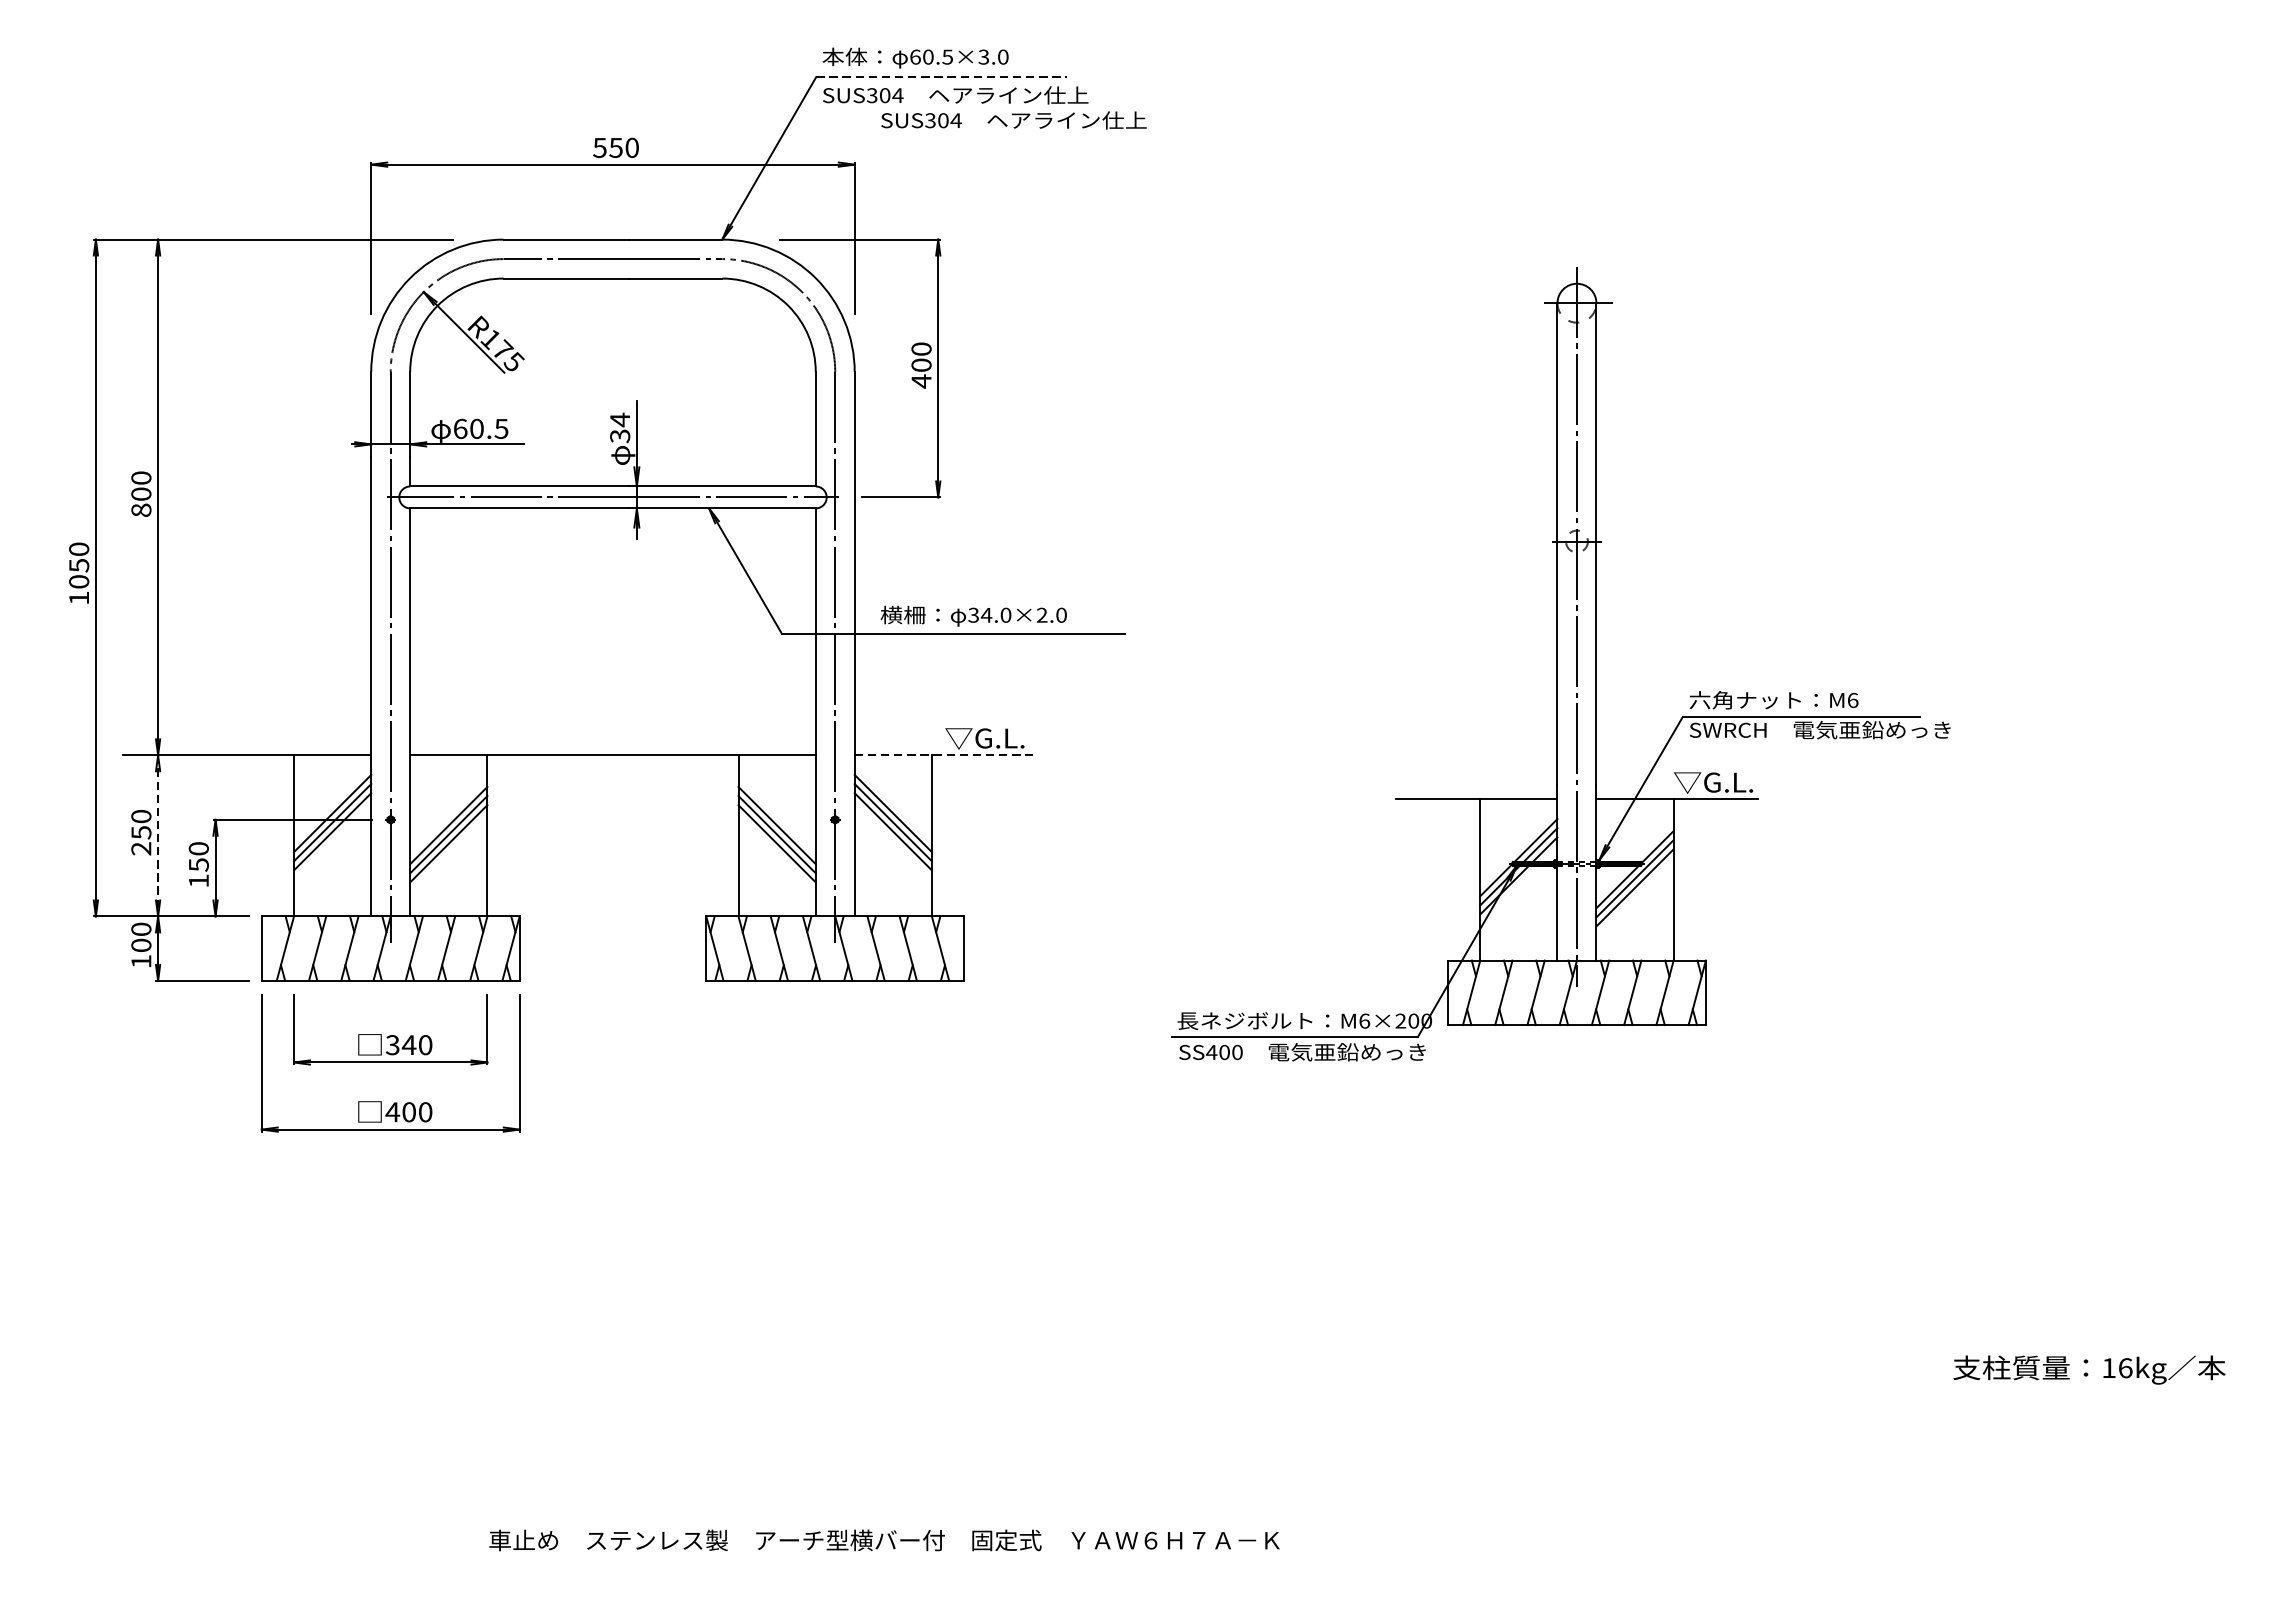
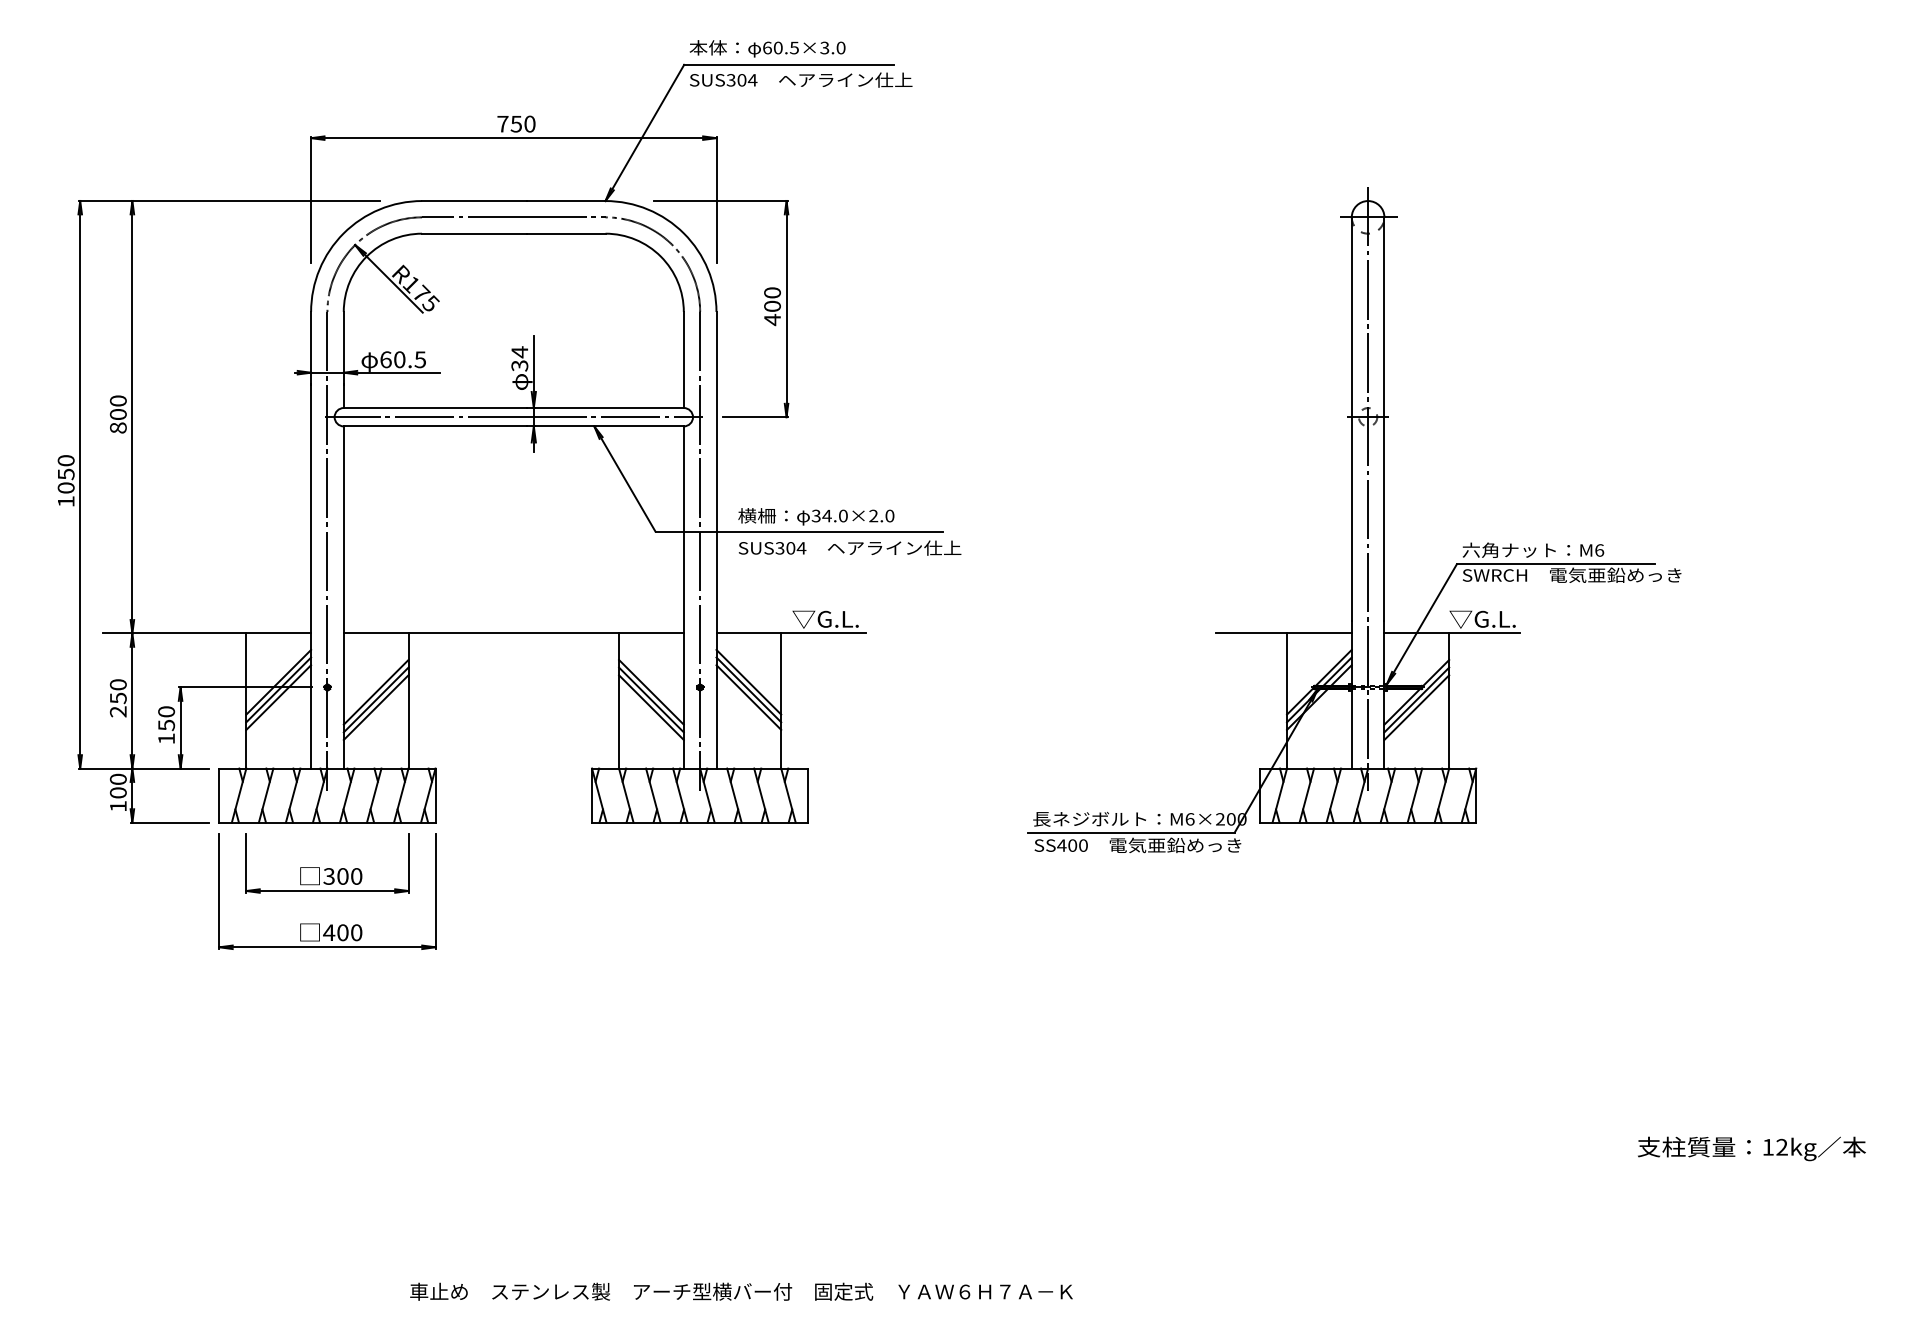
line: (941, 76) -> (789, 64), dashed -> solid
text: (1013, 119) -> (849, 547), moved
text: (599, 148) -> (502, 124), 550 -> 750
part: (1560, 664) -> (1354, 520), moved
line: (944, 755) -> (791, 633), dashed -> solid
line: (158, 836) -> (132, 701), dashed -> solid
text: (408, 1045) -> (342, 876), 340 -> 300
text: (2124, 1367) -> (1781, 1146), 16kg -> 12kg

